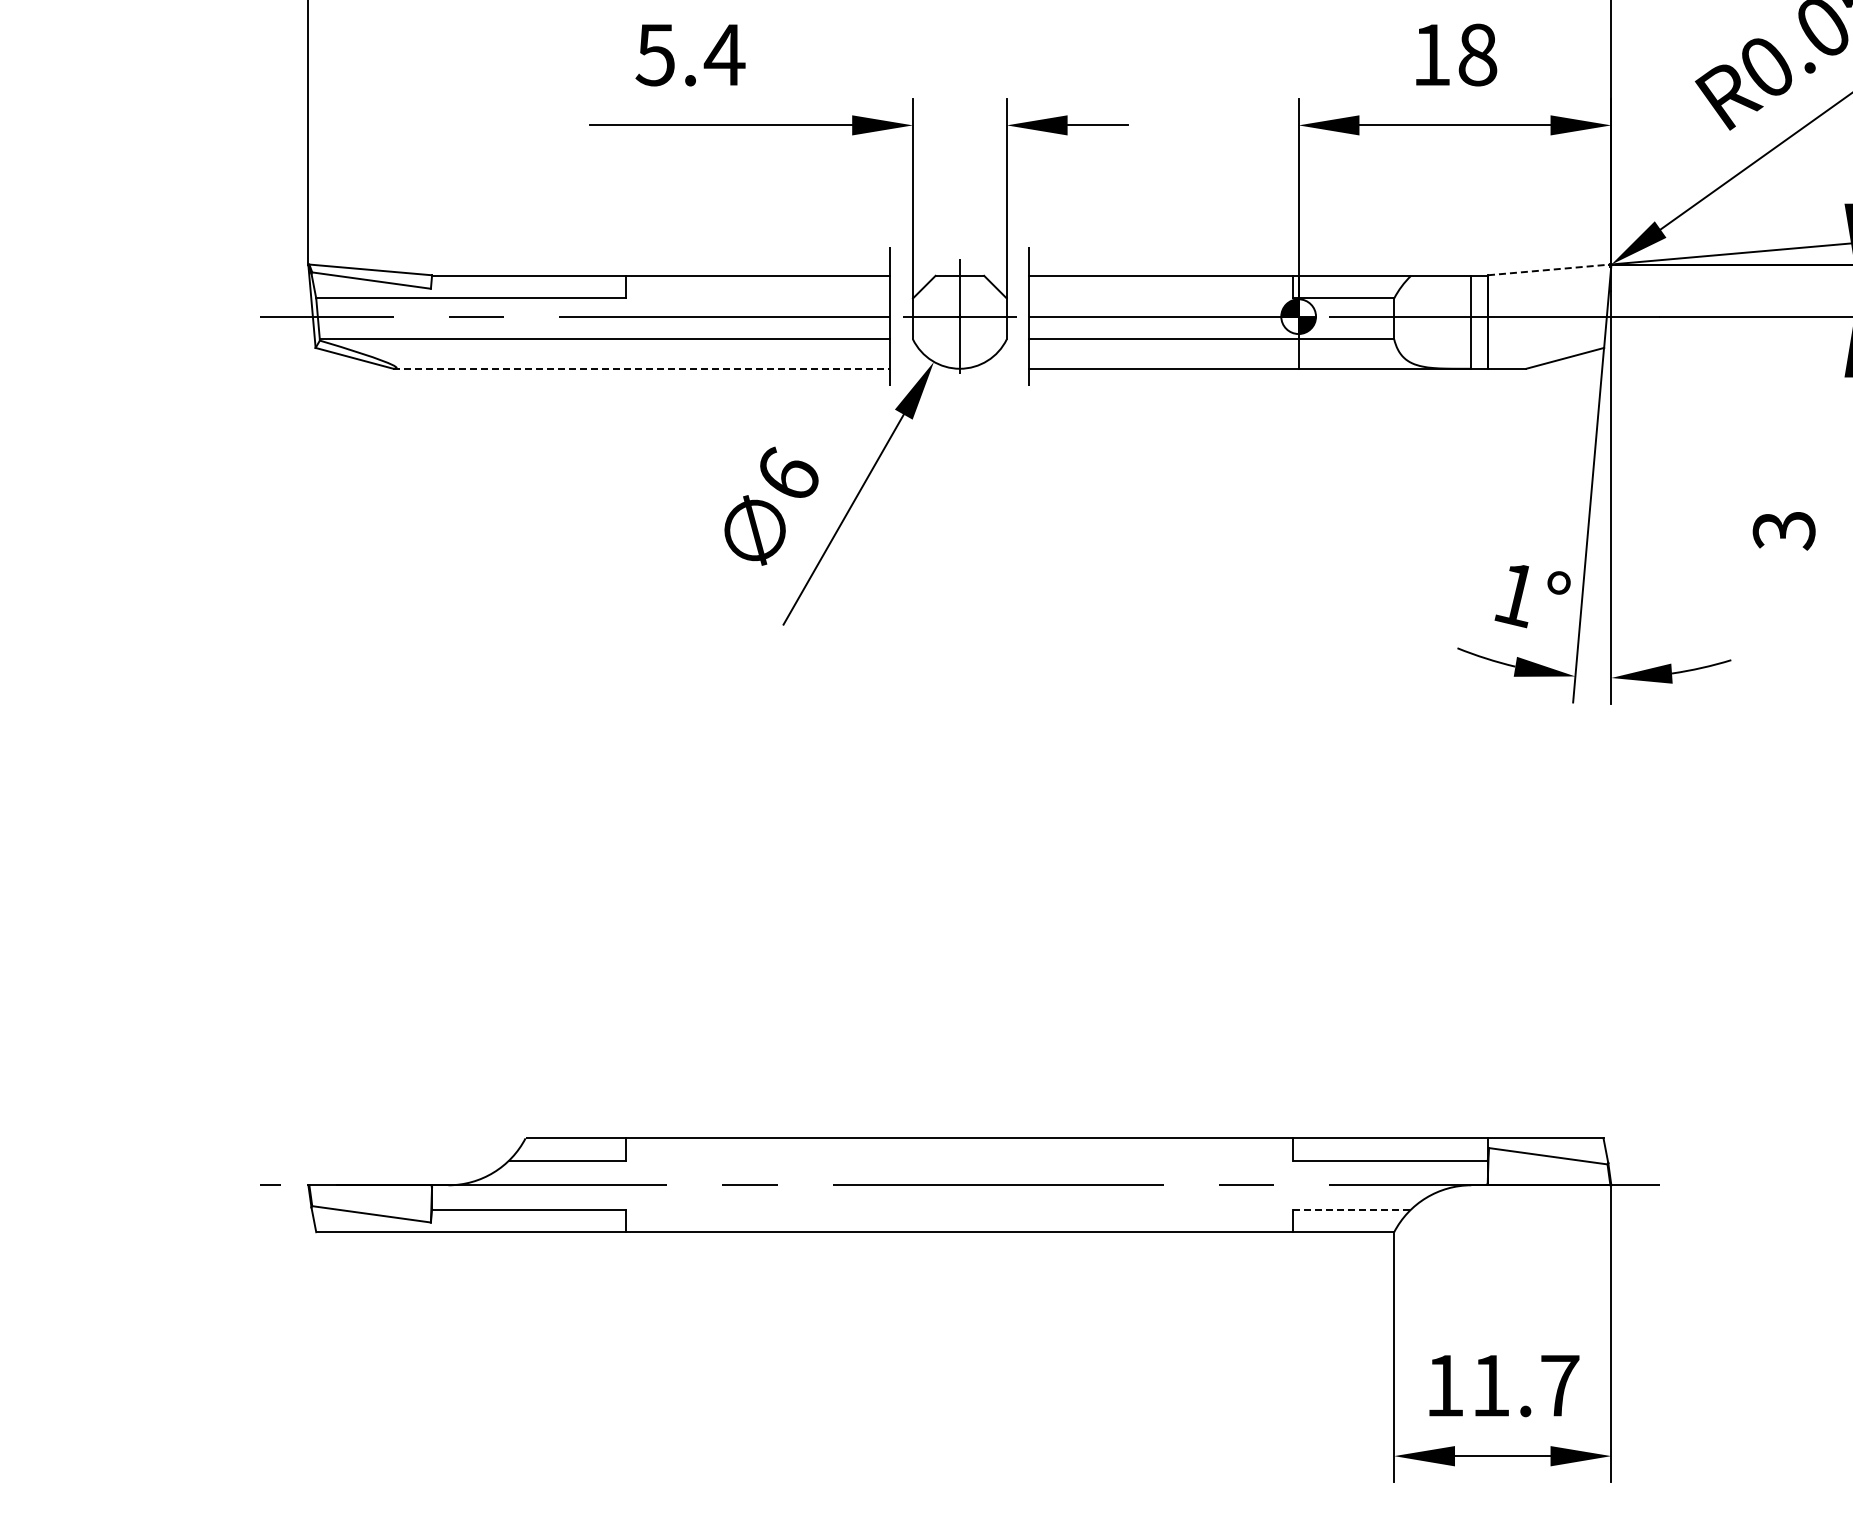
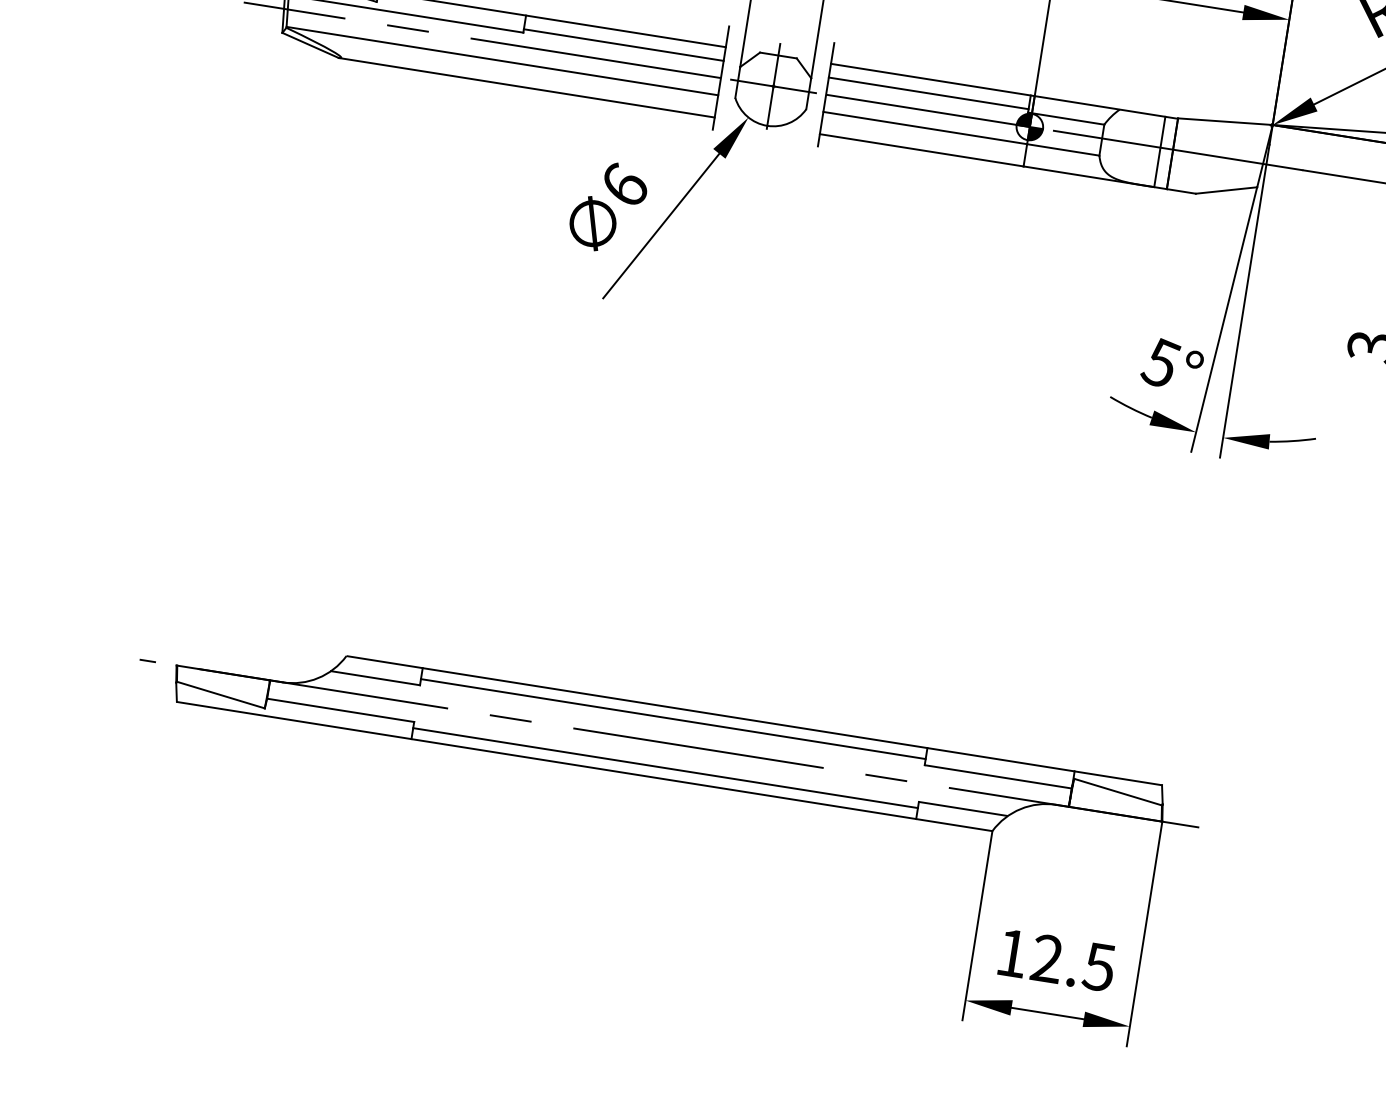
line: (1549, 269) -> (1225, 121), dashed -> solid
line: (758, 293) -> (623, 44), added
line: (1161, 293) -> (928, 93), added
line: (642, 368) -> (527, 87), dashed -> solid
text: (1514, 595) -> (1159, 363), 1° -> 5°
line: (959, 1152) -> (673, 718), added
line: (1351, 1209) -> (962, 808), dashed -> solid
line: (959, 1217) -> (665, 767), added
text: (1525, 1385) -> (1073, 962), 11.7 -> 12.5

